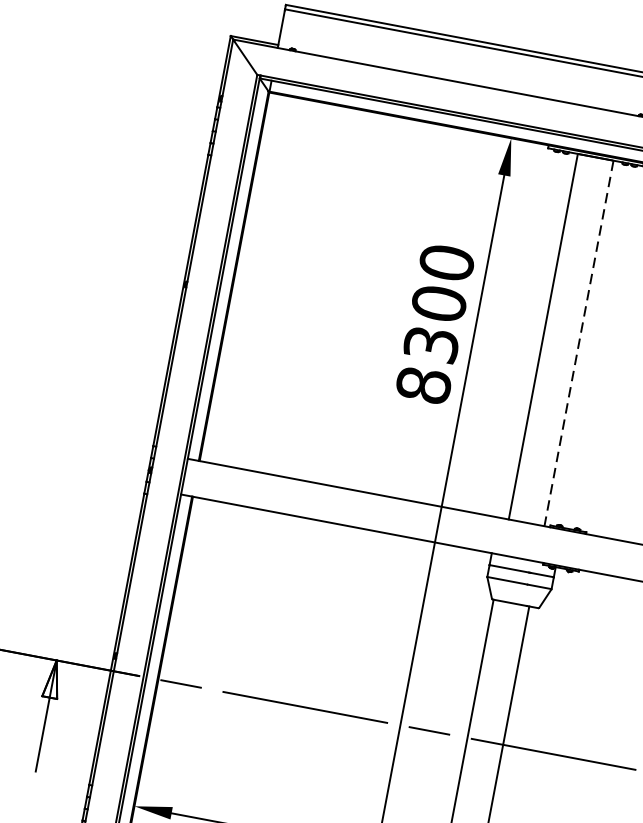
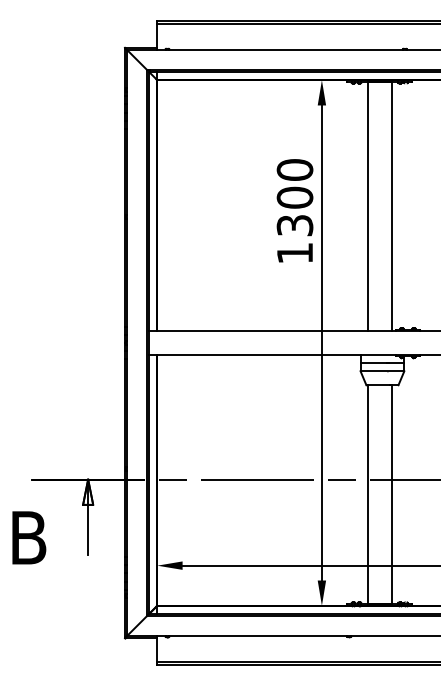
line: (578, 344) -> (391, 207), dashed -> solid
text: (422, 385) -> (294, 253), 8300 -> 1300

